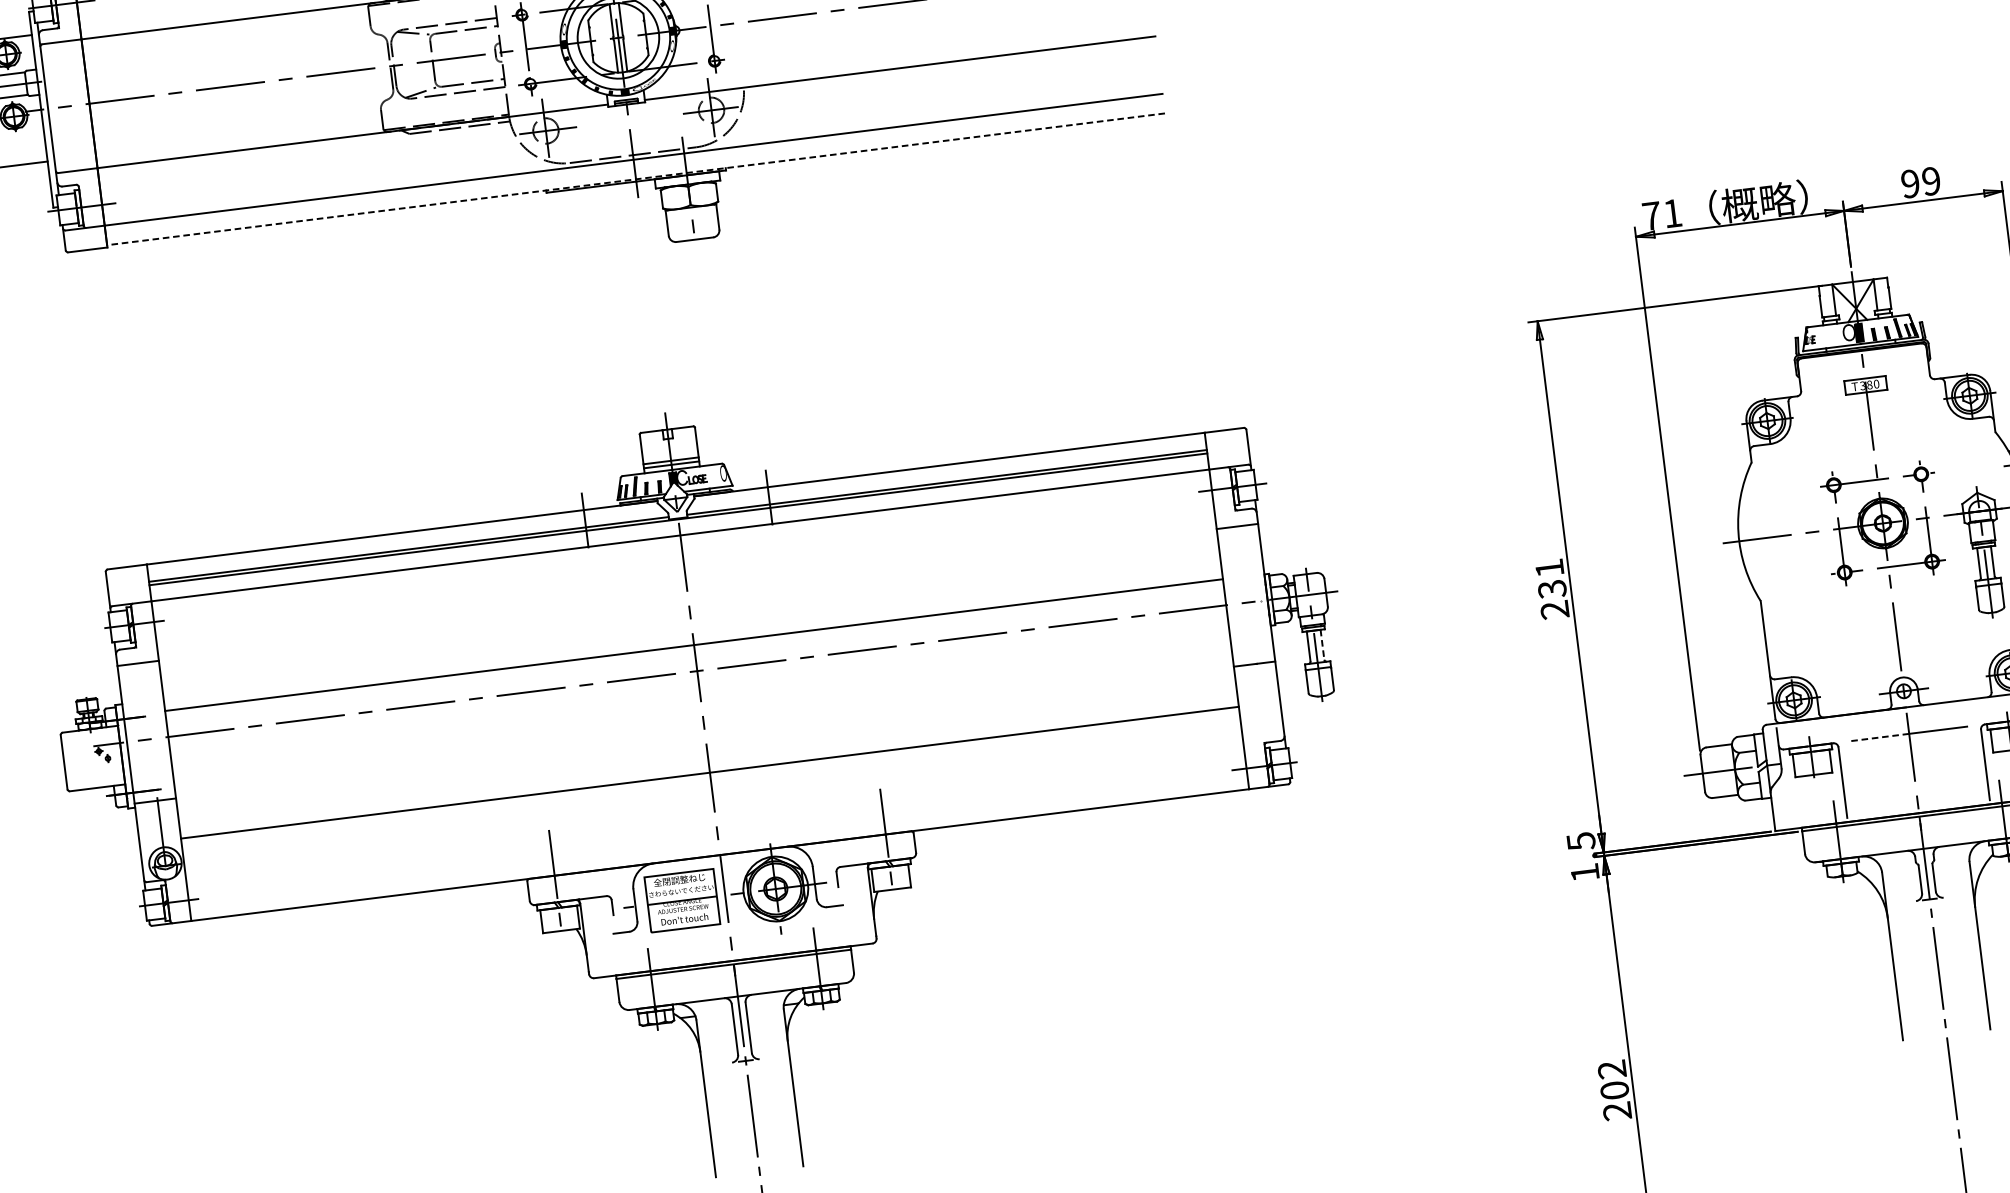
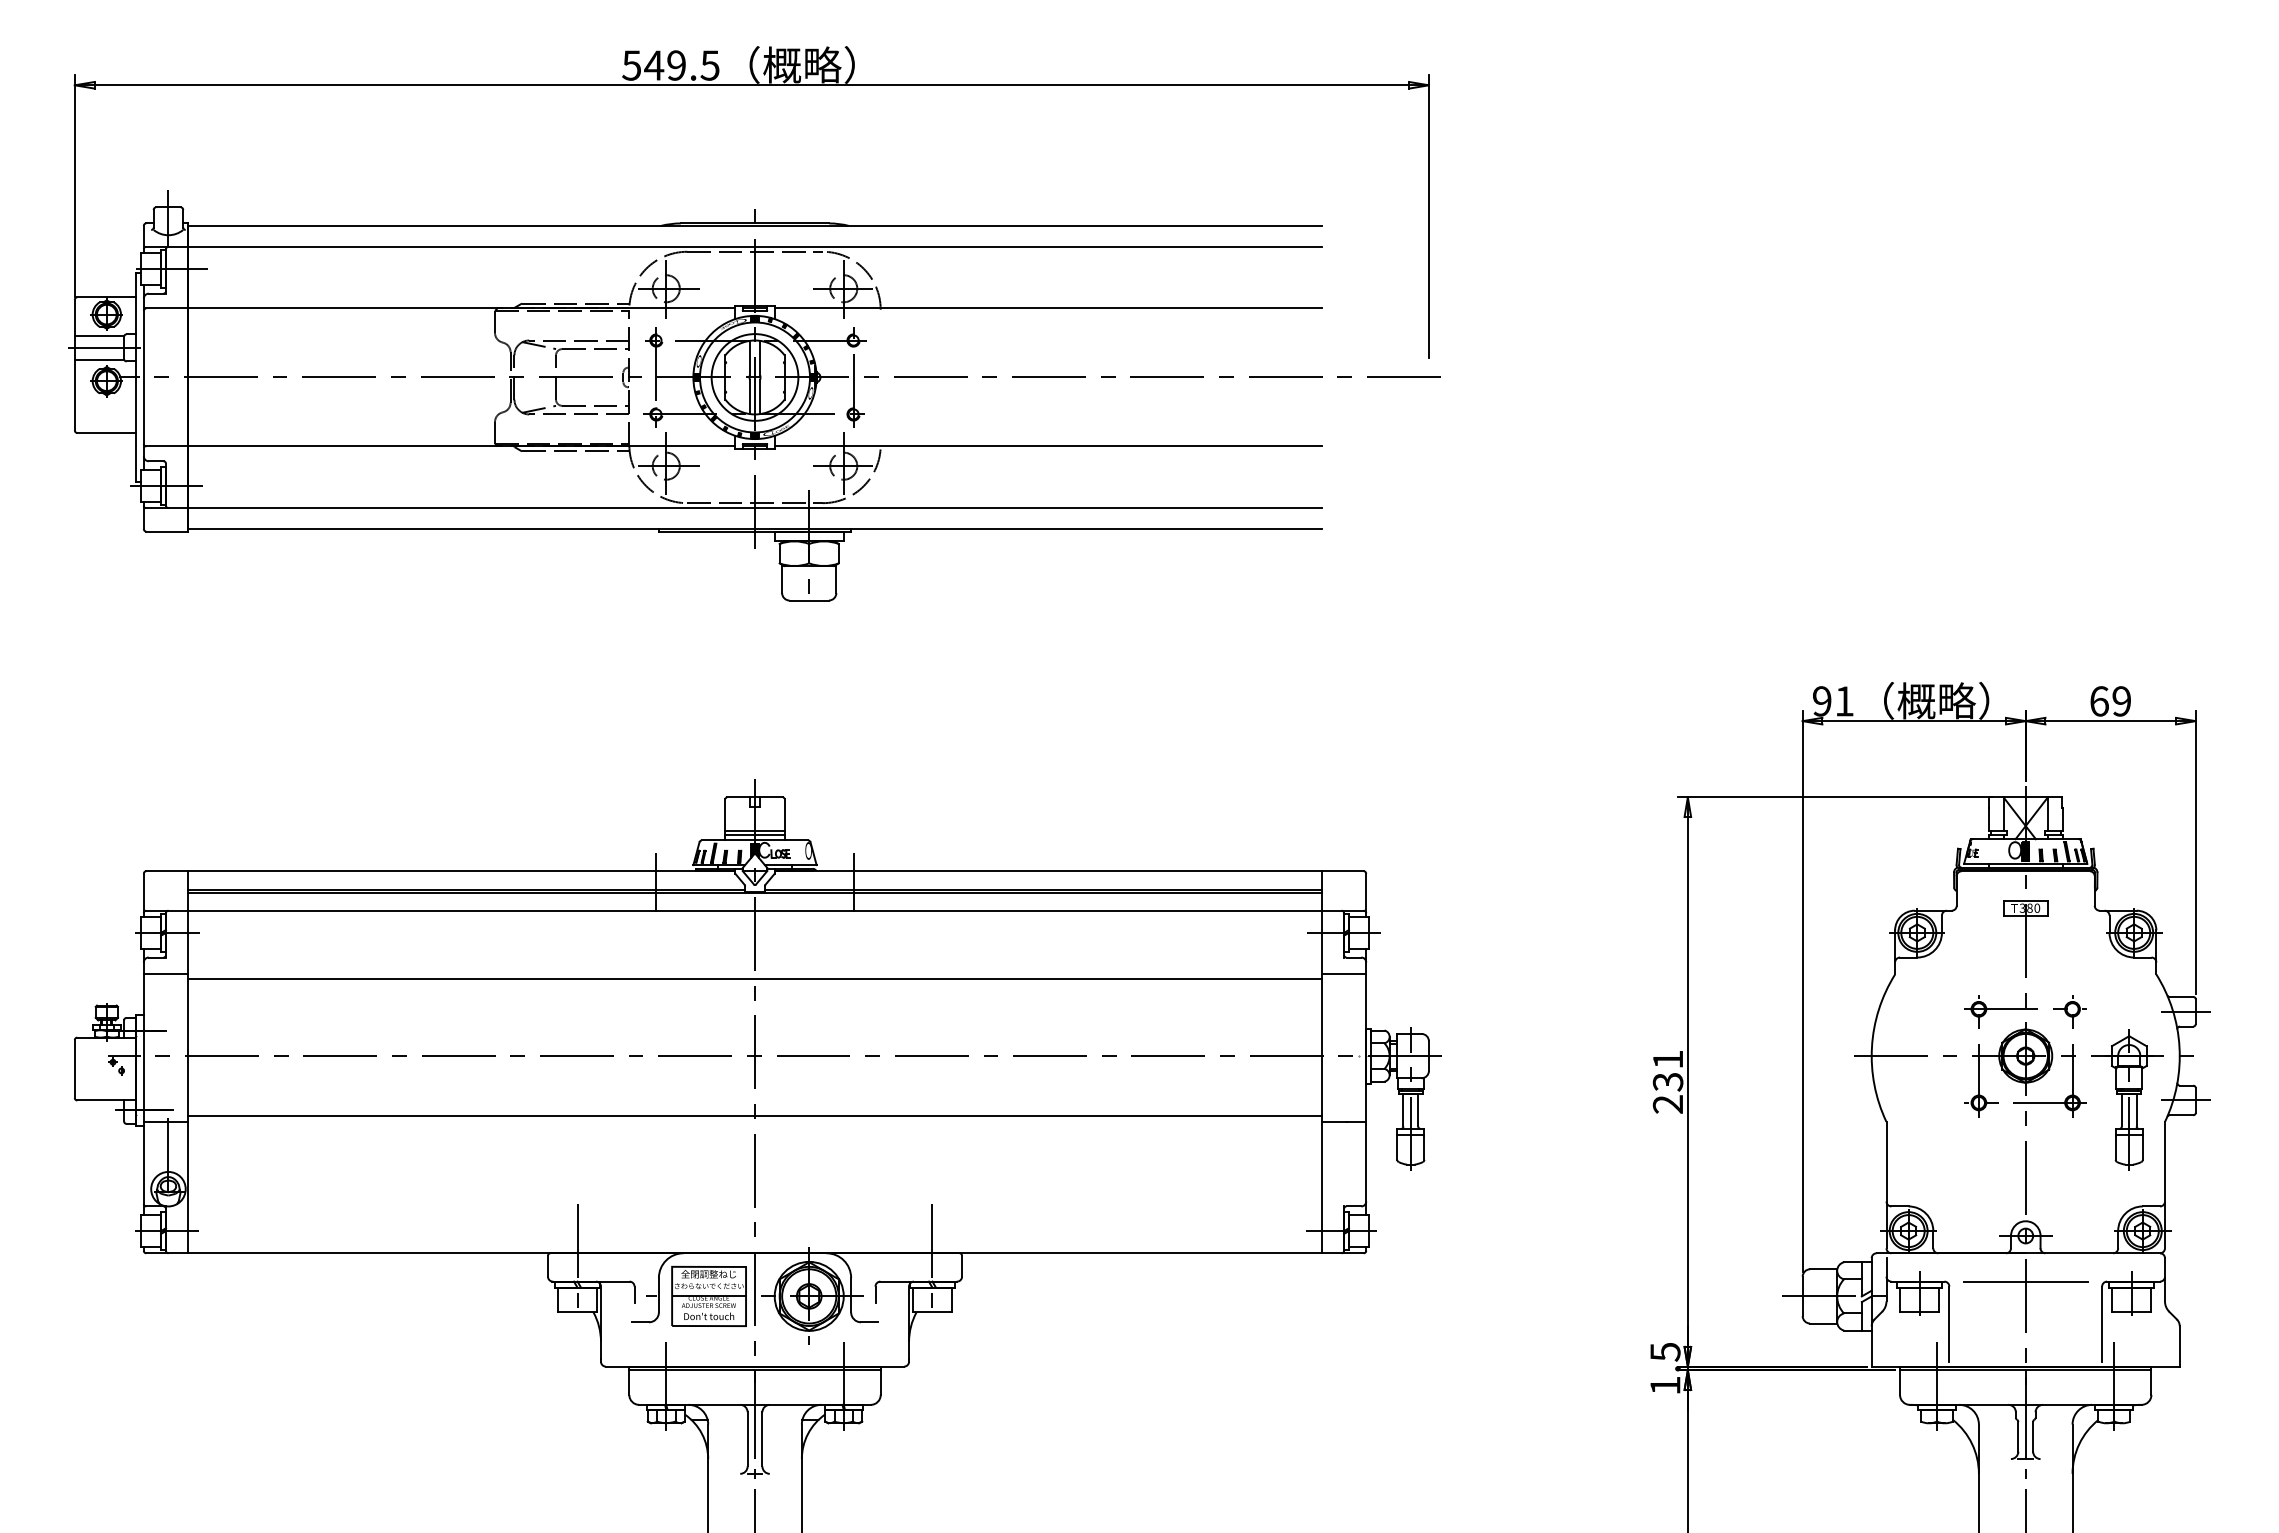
line: (636, 179) -> (755, 529), dashed -> solid
text: (1910, 183) -> (2099, 701), 99 -> 69
text: (1652, 216) -> (1822, 701), 71 -> 91
line: (1322, 644) -> (1418, 1110), dashed -> solid
line: (693, 645) -> (754, 979), moved
line: (1880, 737) -> (1995, 1281), dashed -> solid
line: (709, 772) -> (754, 1115), moved

